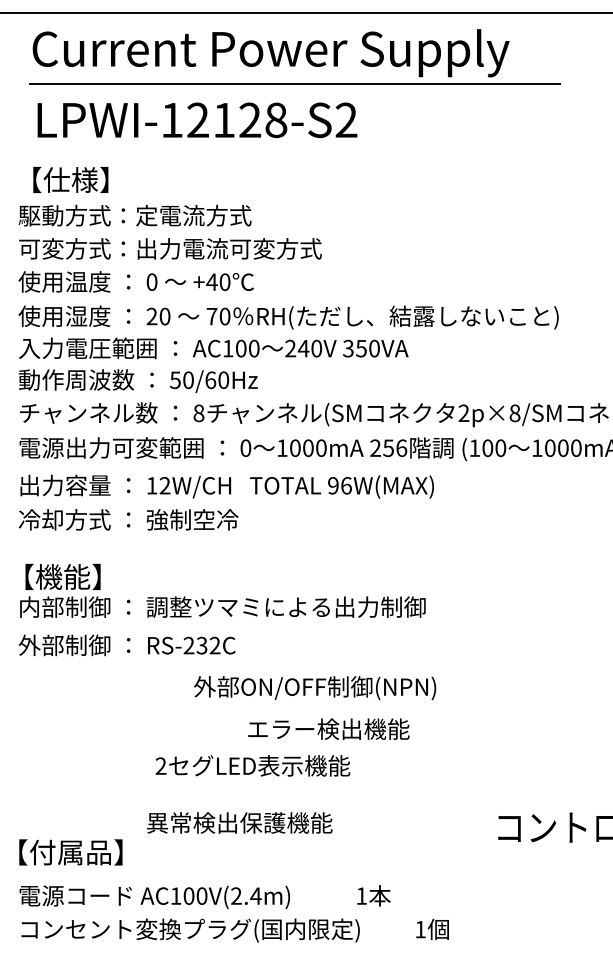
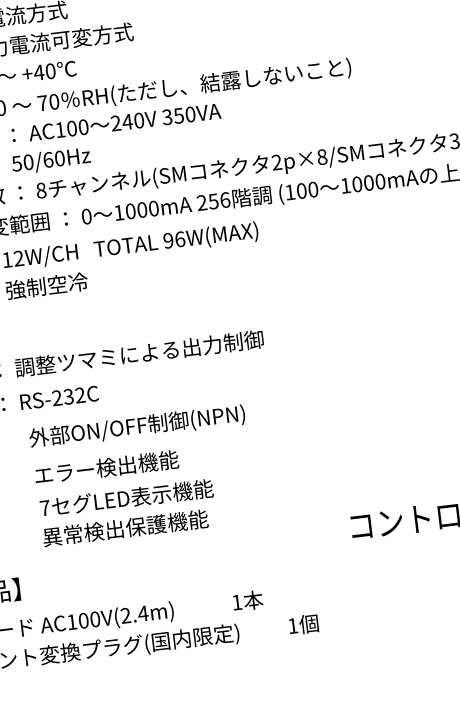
text: (315, 688) -> (137, 427), moved
text: (328, 728) -> (106, 466), moved
text: (160, 765) -> (44, 507), 2 -> 7
text: (239, 822) -> (125, 527), moved

